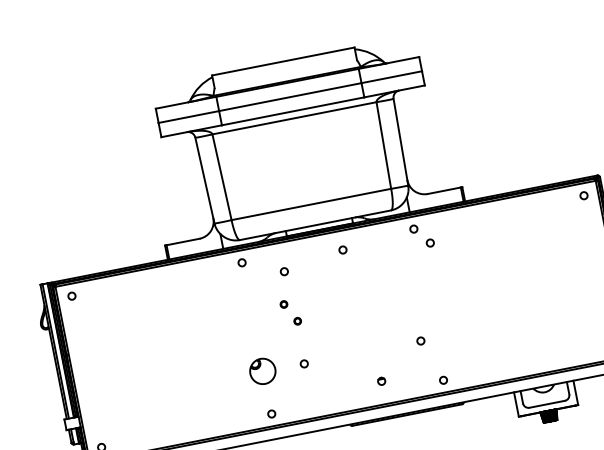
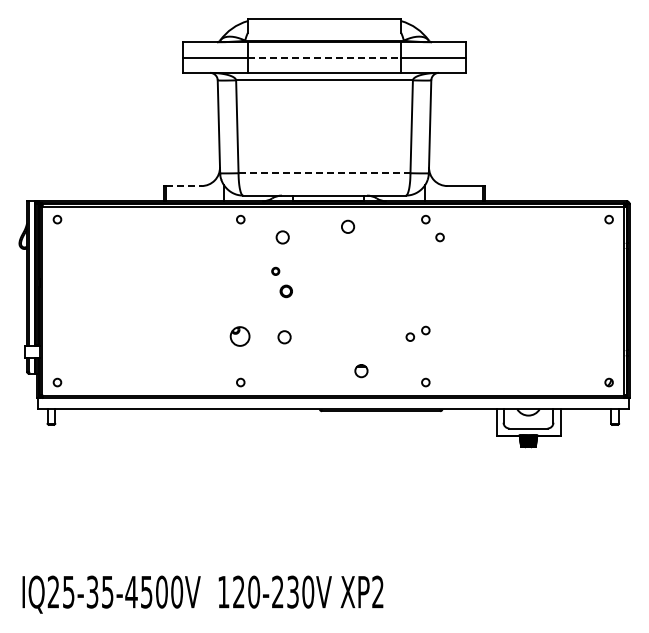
line: (290, 97) -> (324, 57), solid -> dashed
line: (311, 204) -> (324, 173), solid -> dashed
line: (182, 242) -> (183, 186), solid -> dashed
circle: (342, 249) -> (347, 226), size x1.6
circle: (284, 271) -> (282, 237), size x1.6
part: (297, 321) -> (286, 291), size x1.6
circle: (433, 332) -> (425, 330), added
circle: (303, 363) -> (284, 336), size x1.6
part: (262, 371) -> (239, 336), size x0.7
part: (381, 380) -> (361, 370), size x1.6

